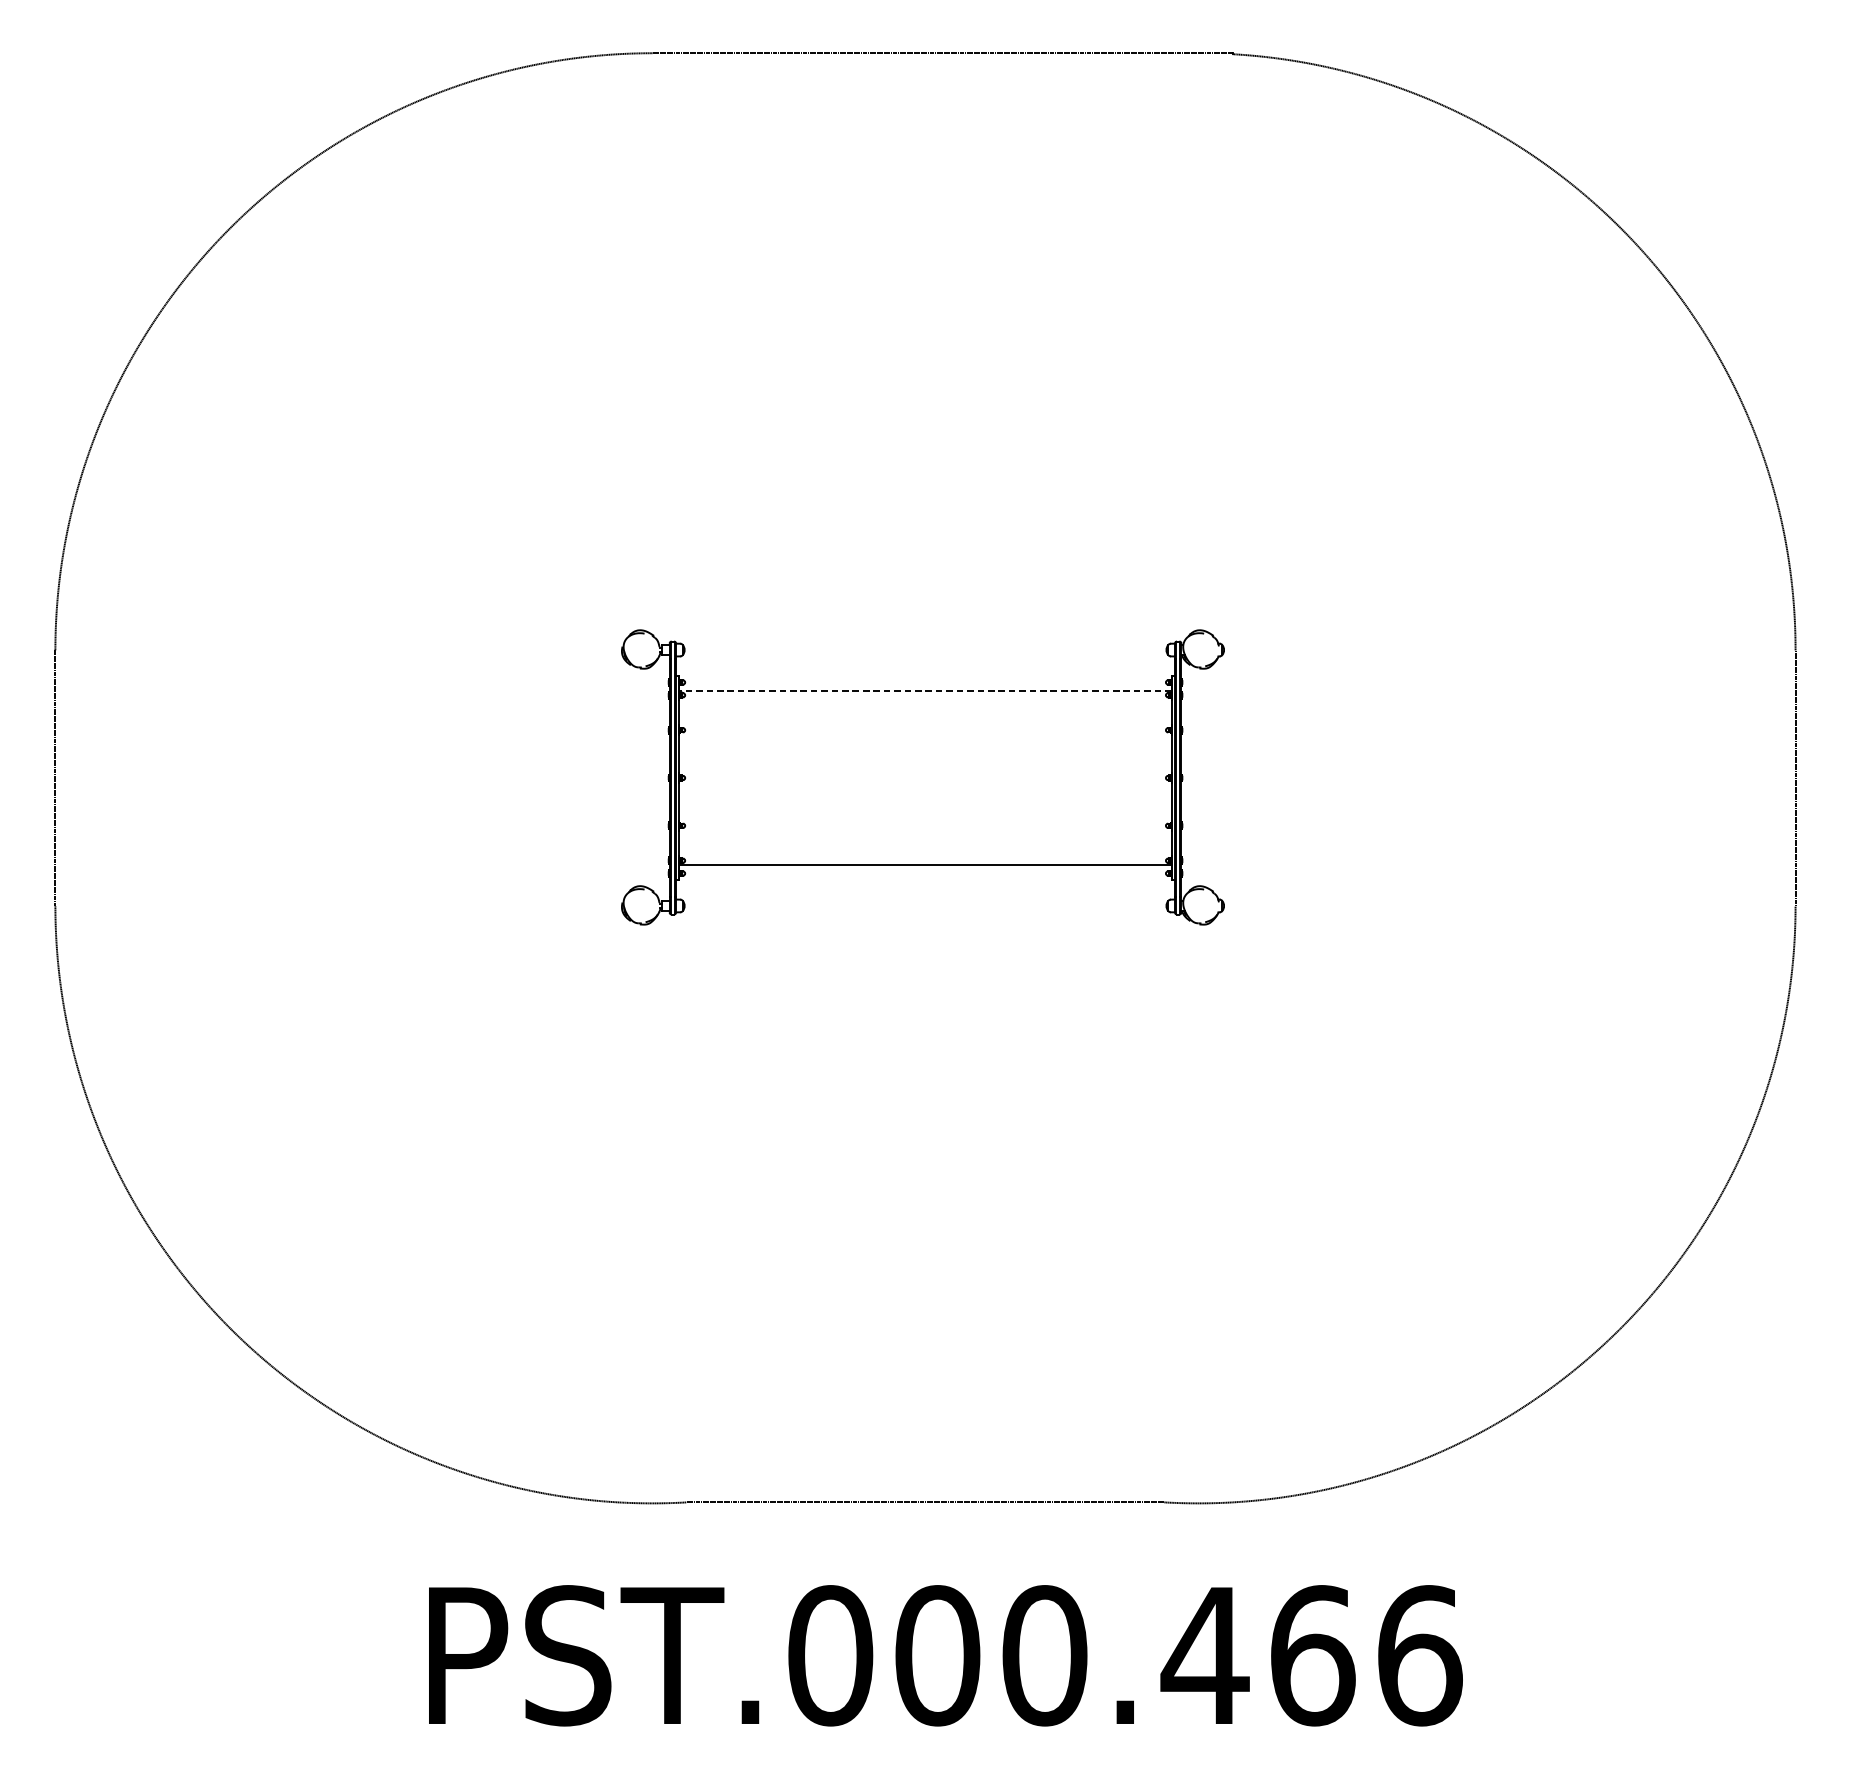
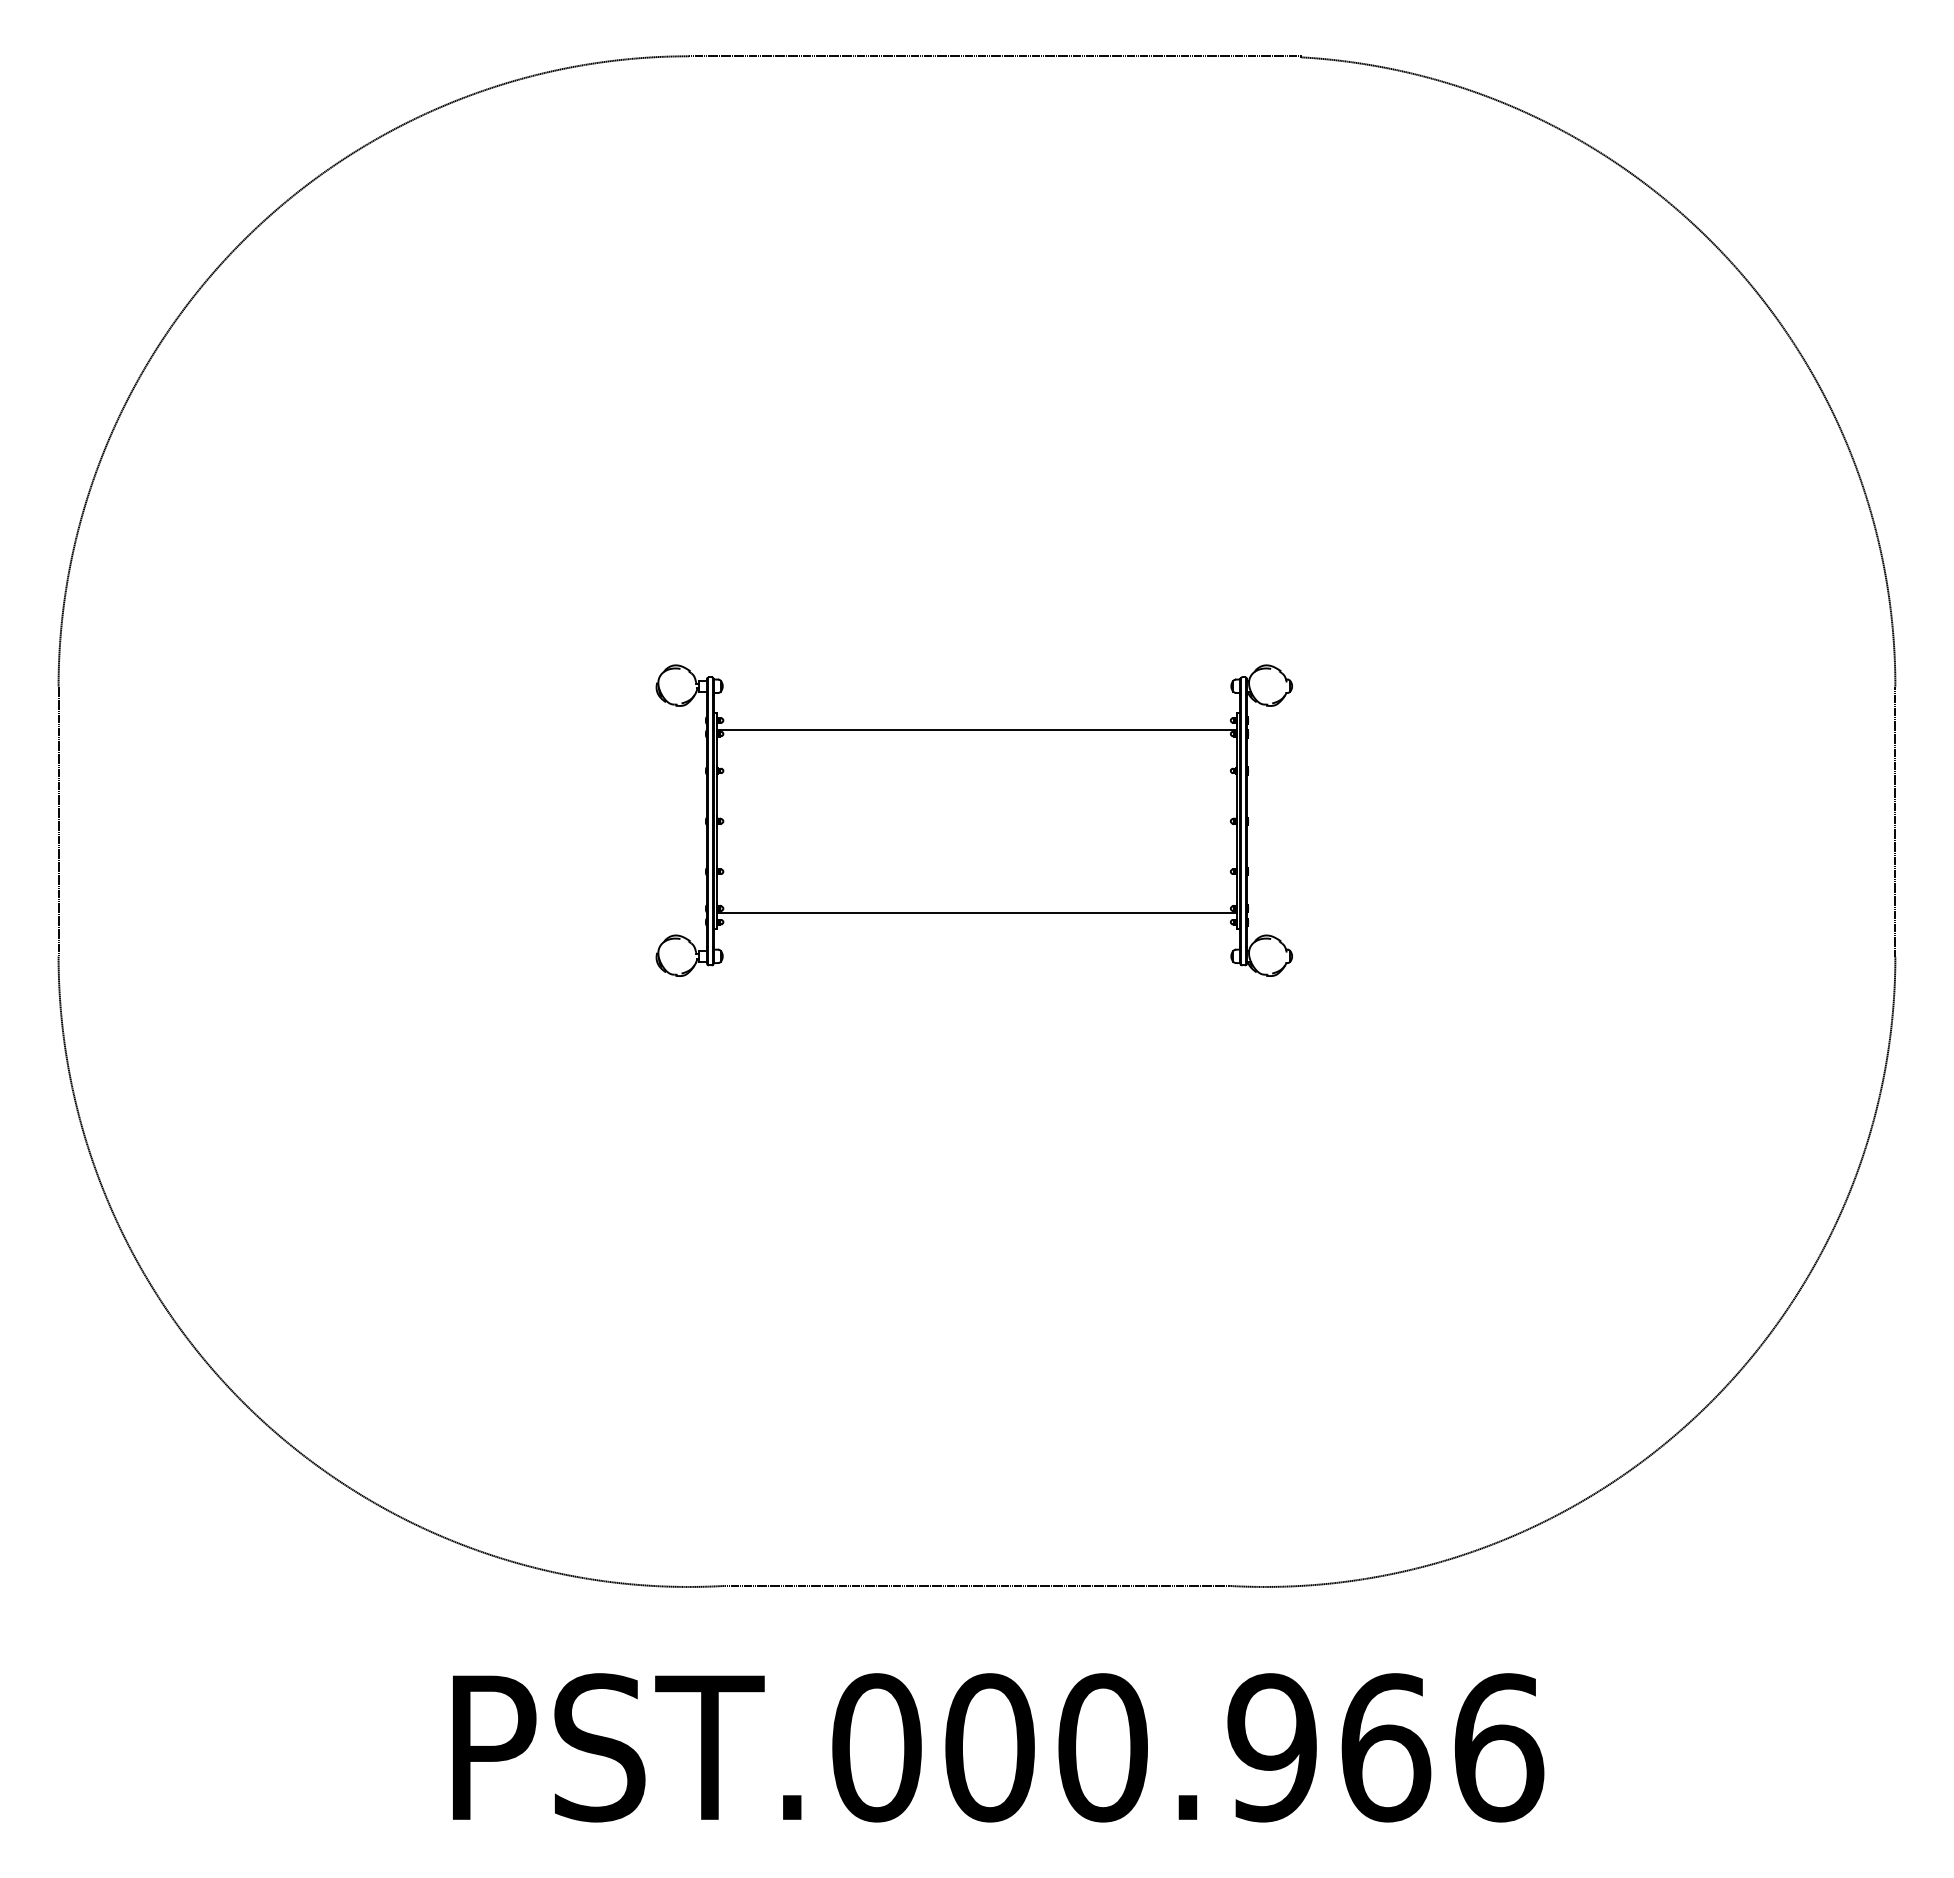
line: (925, 691) -> (977, 729), dashed -> solid
text: (1205, 1655) -> (1272, 1747), PST.000.466 -> PST.000.966

